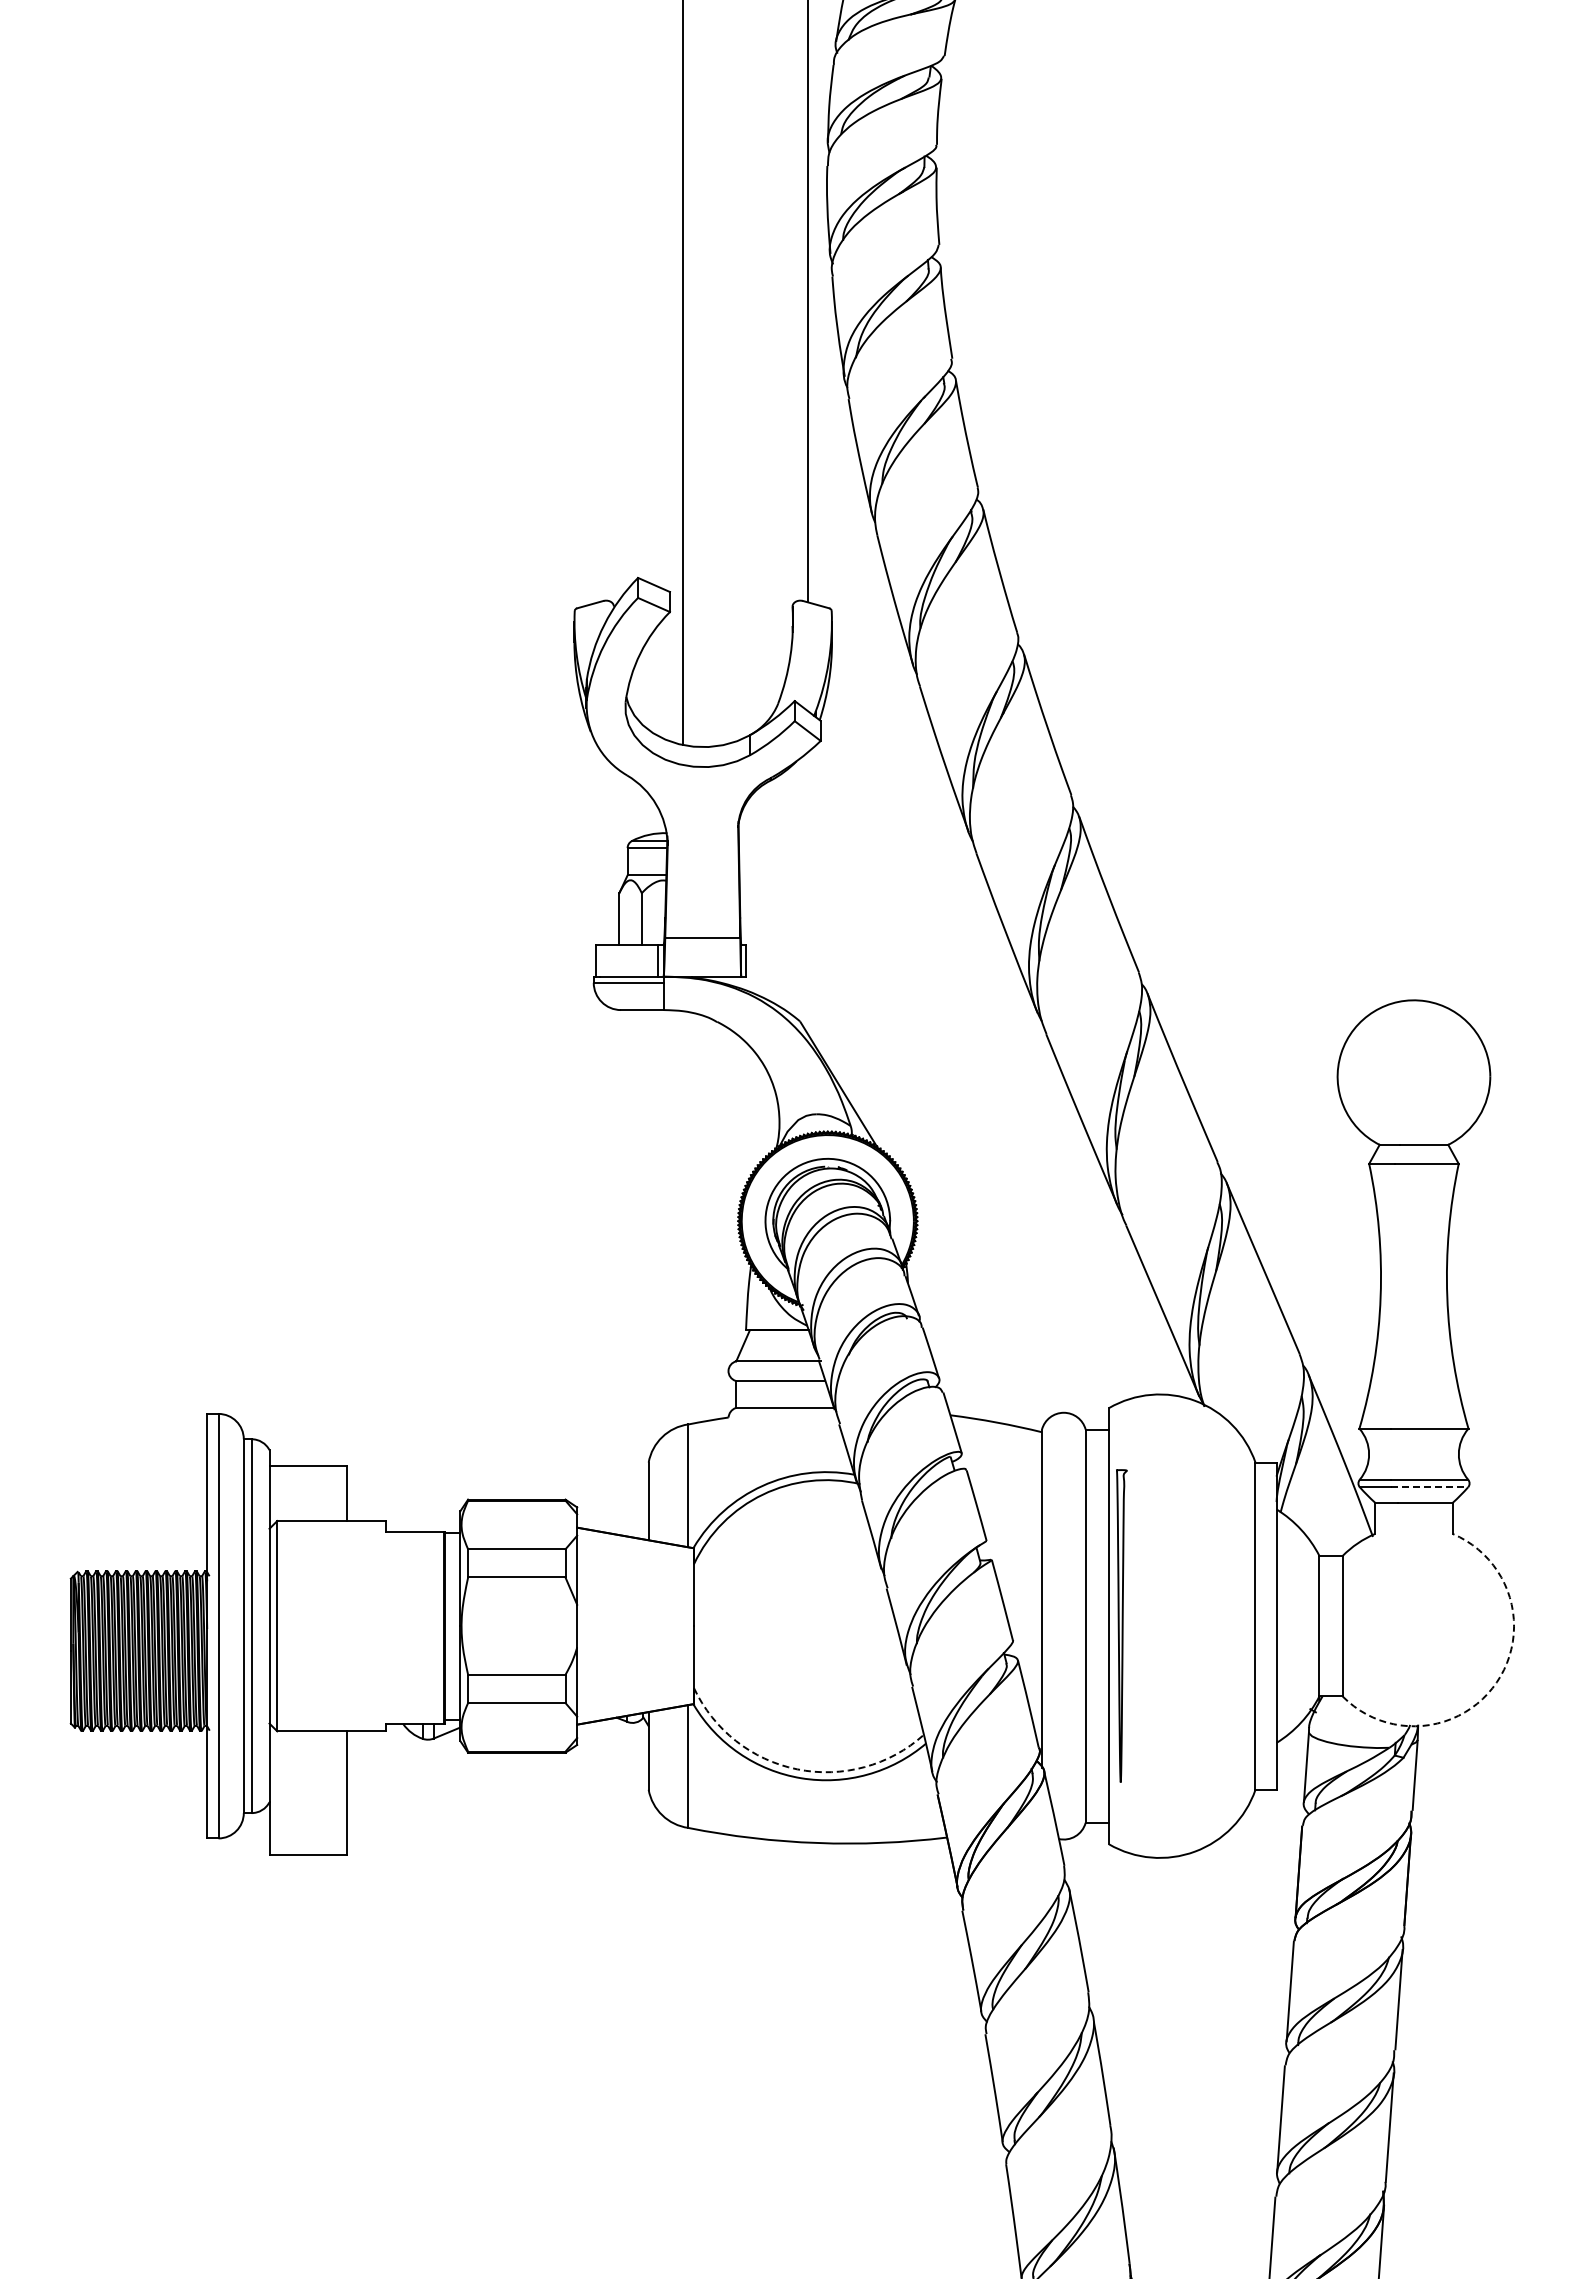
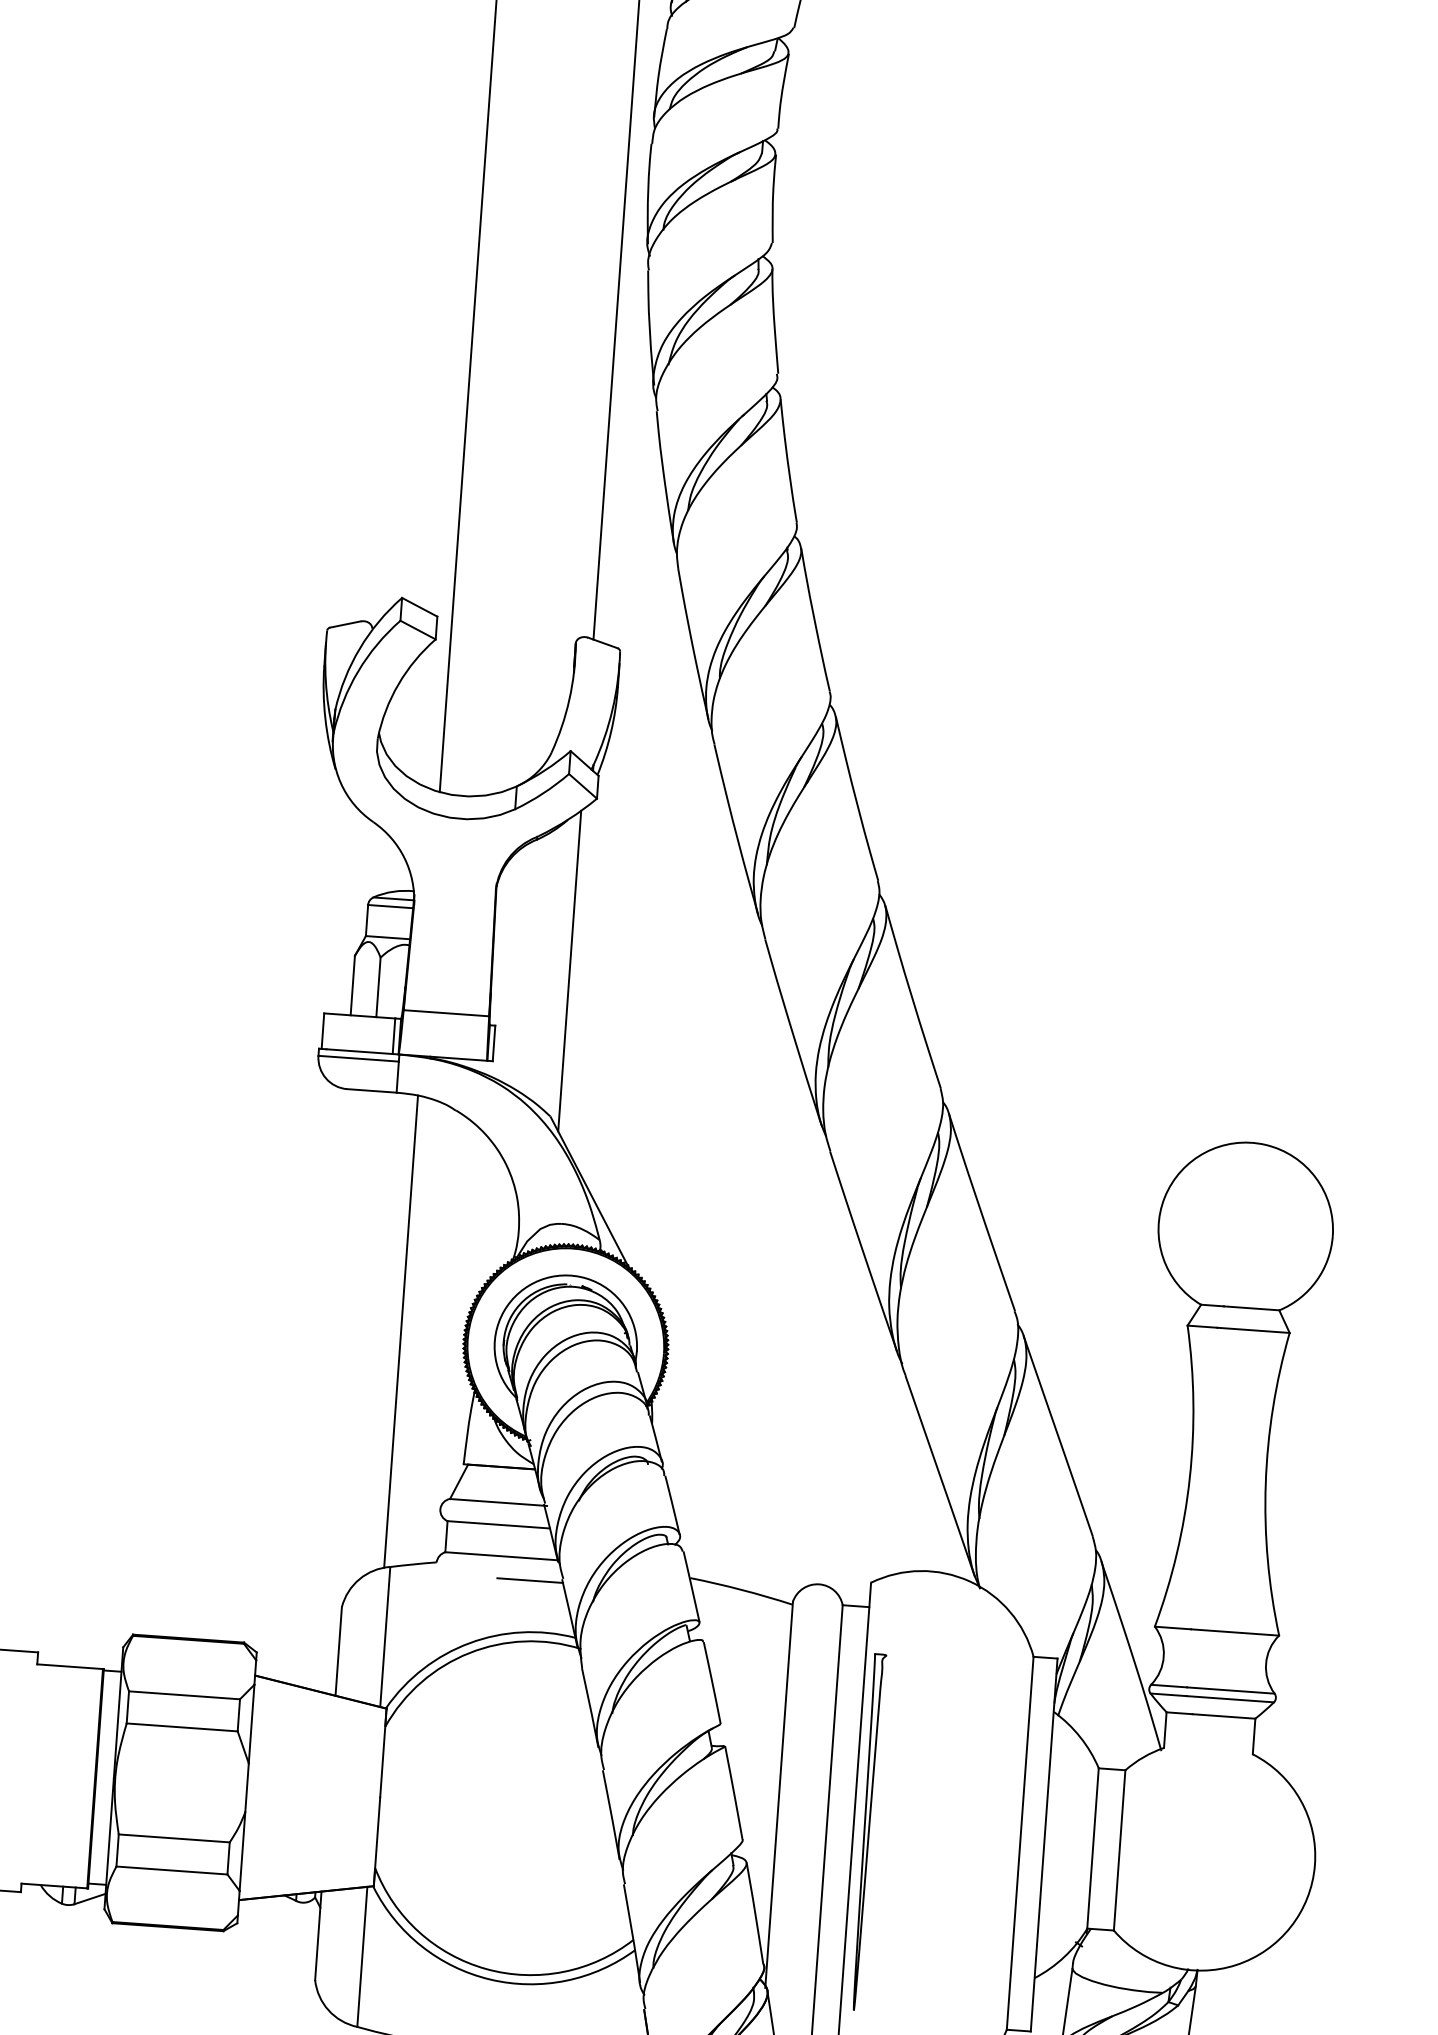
line: (807, 892) -> (569, 970), added
line: (683, 1218) -> (401, 1331), added
line: (811, 1427) -> (530, 1580), added
line: (1430, 1487) -> (1231, 1699), dashed -> solid
arc: (1496, 1682) -> (1290, 1927), dashed -> solid
arc: (797, 1769) -> (486, 1969), dashed -> solid

